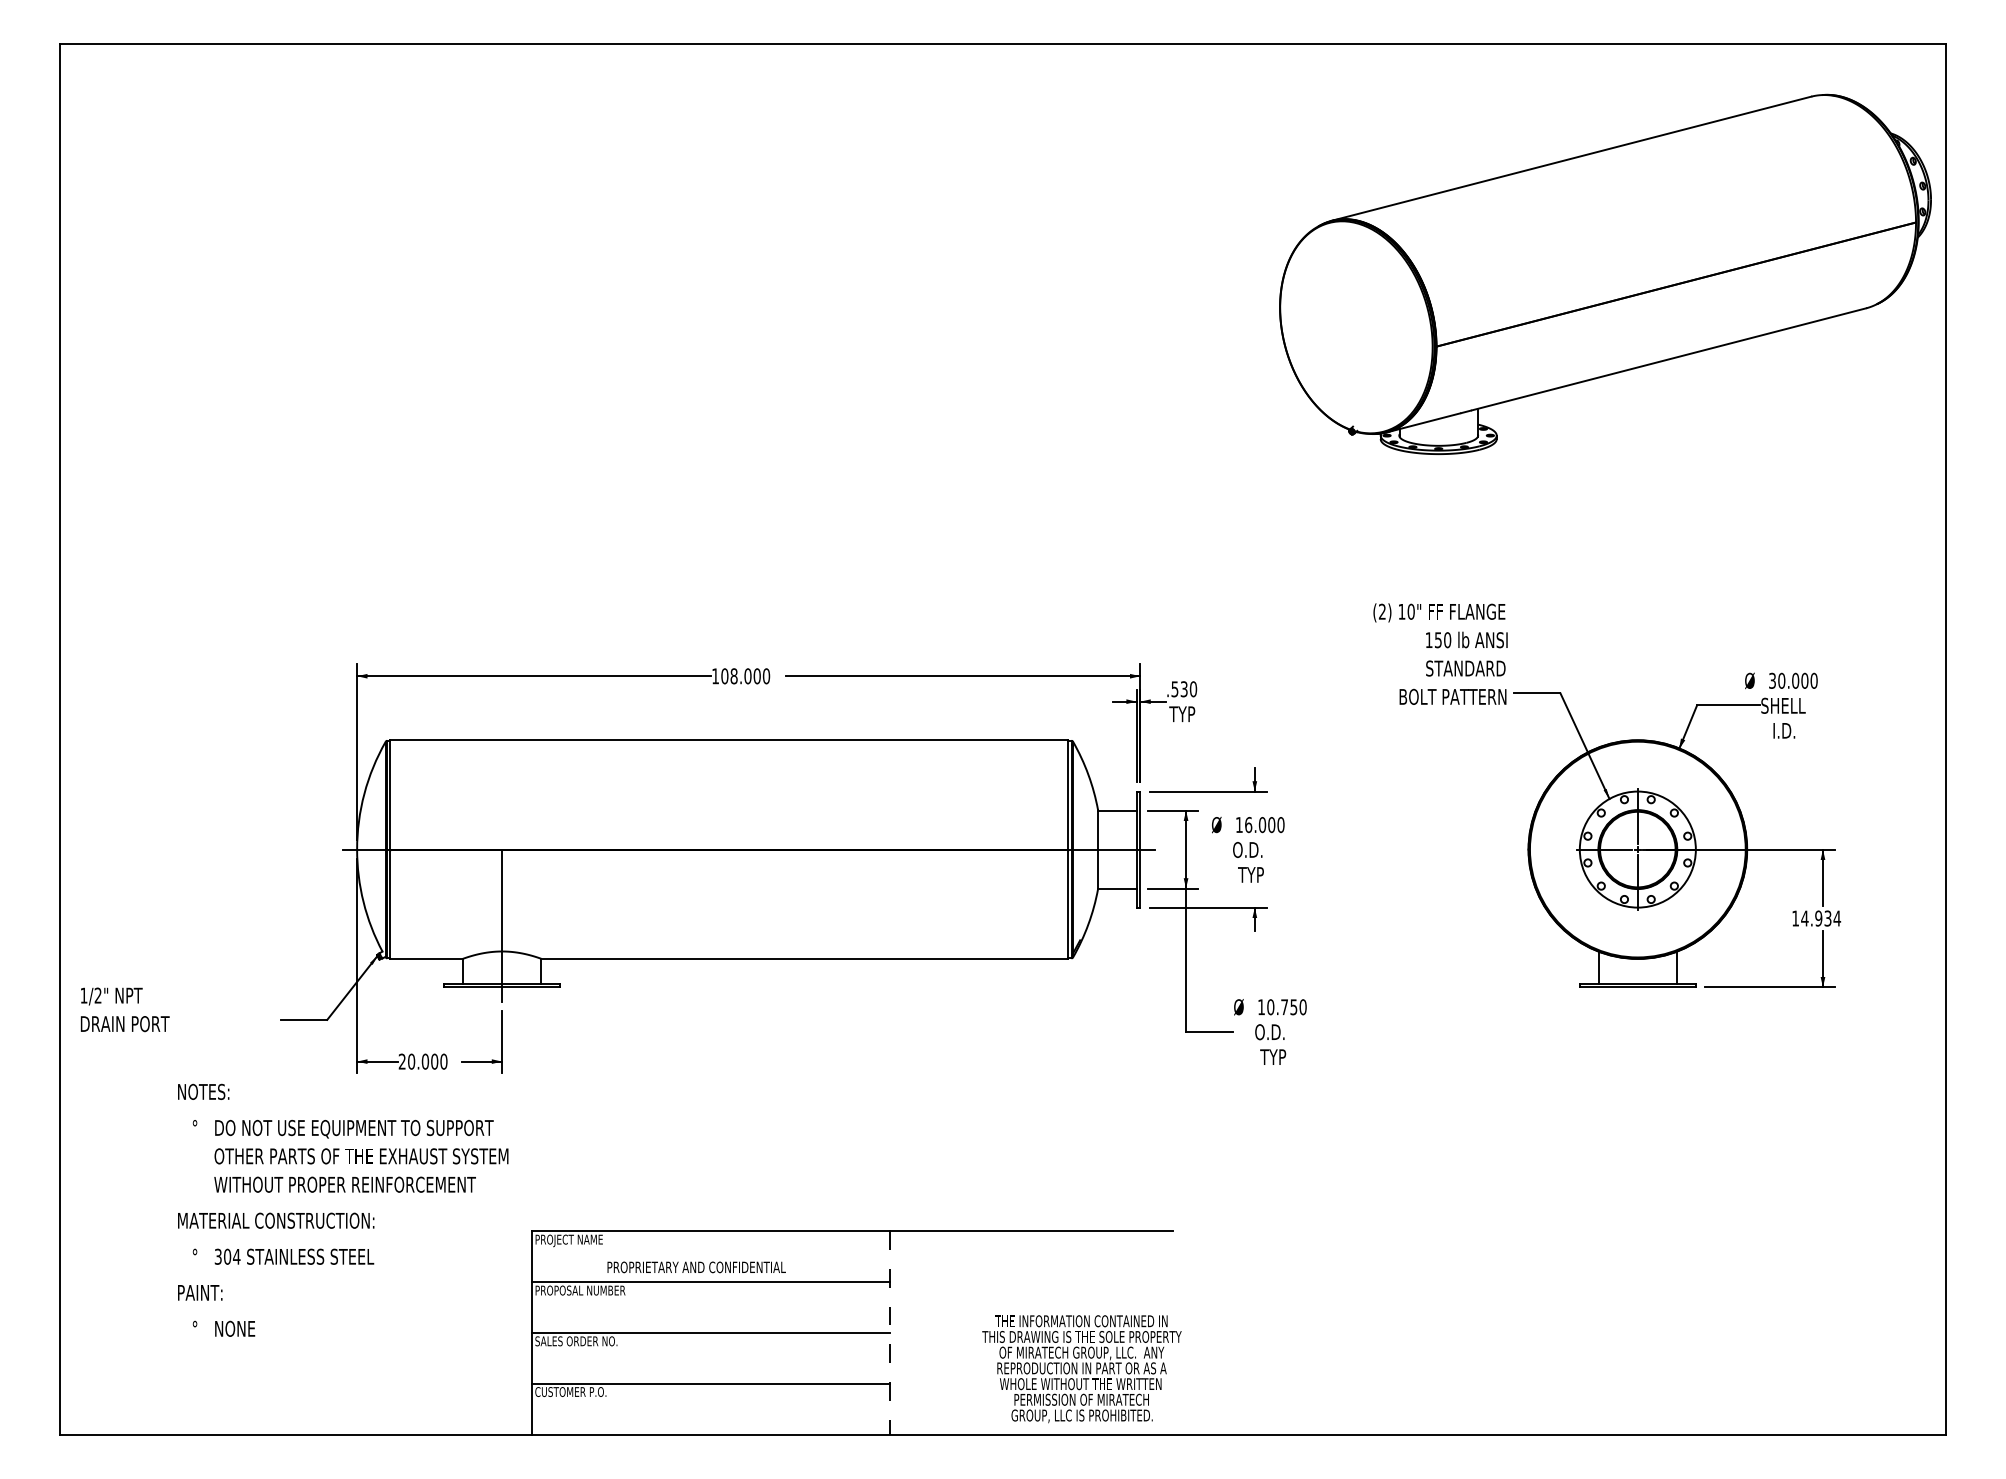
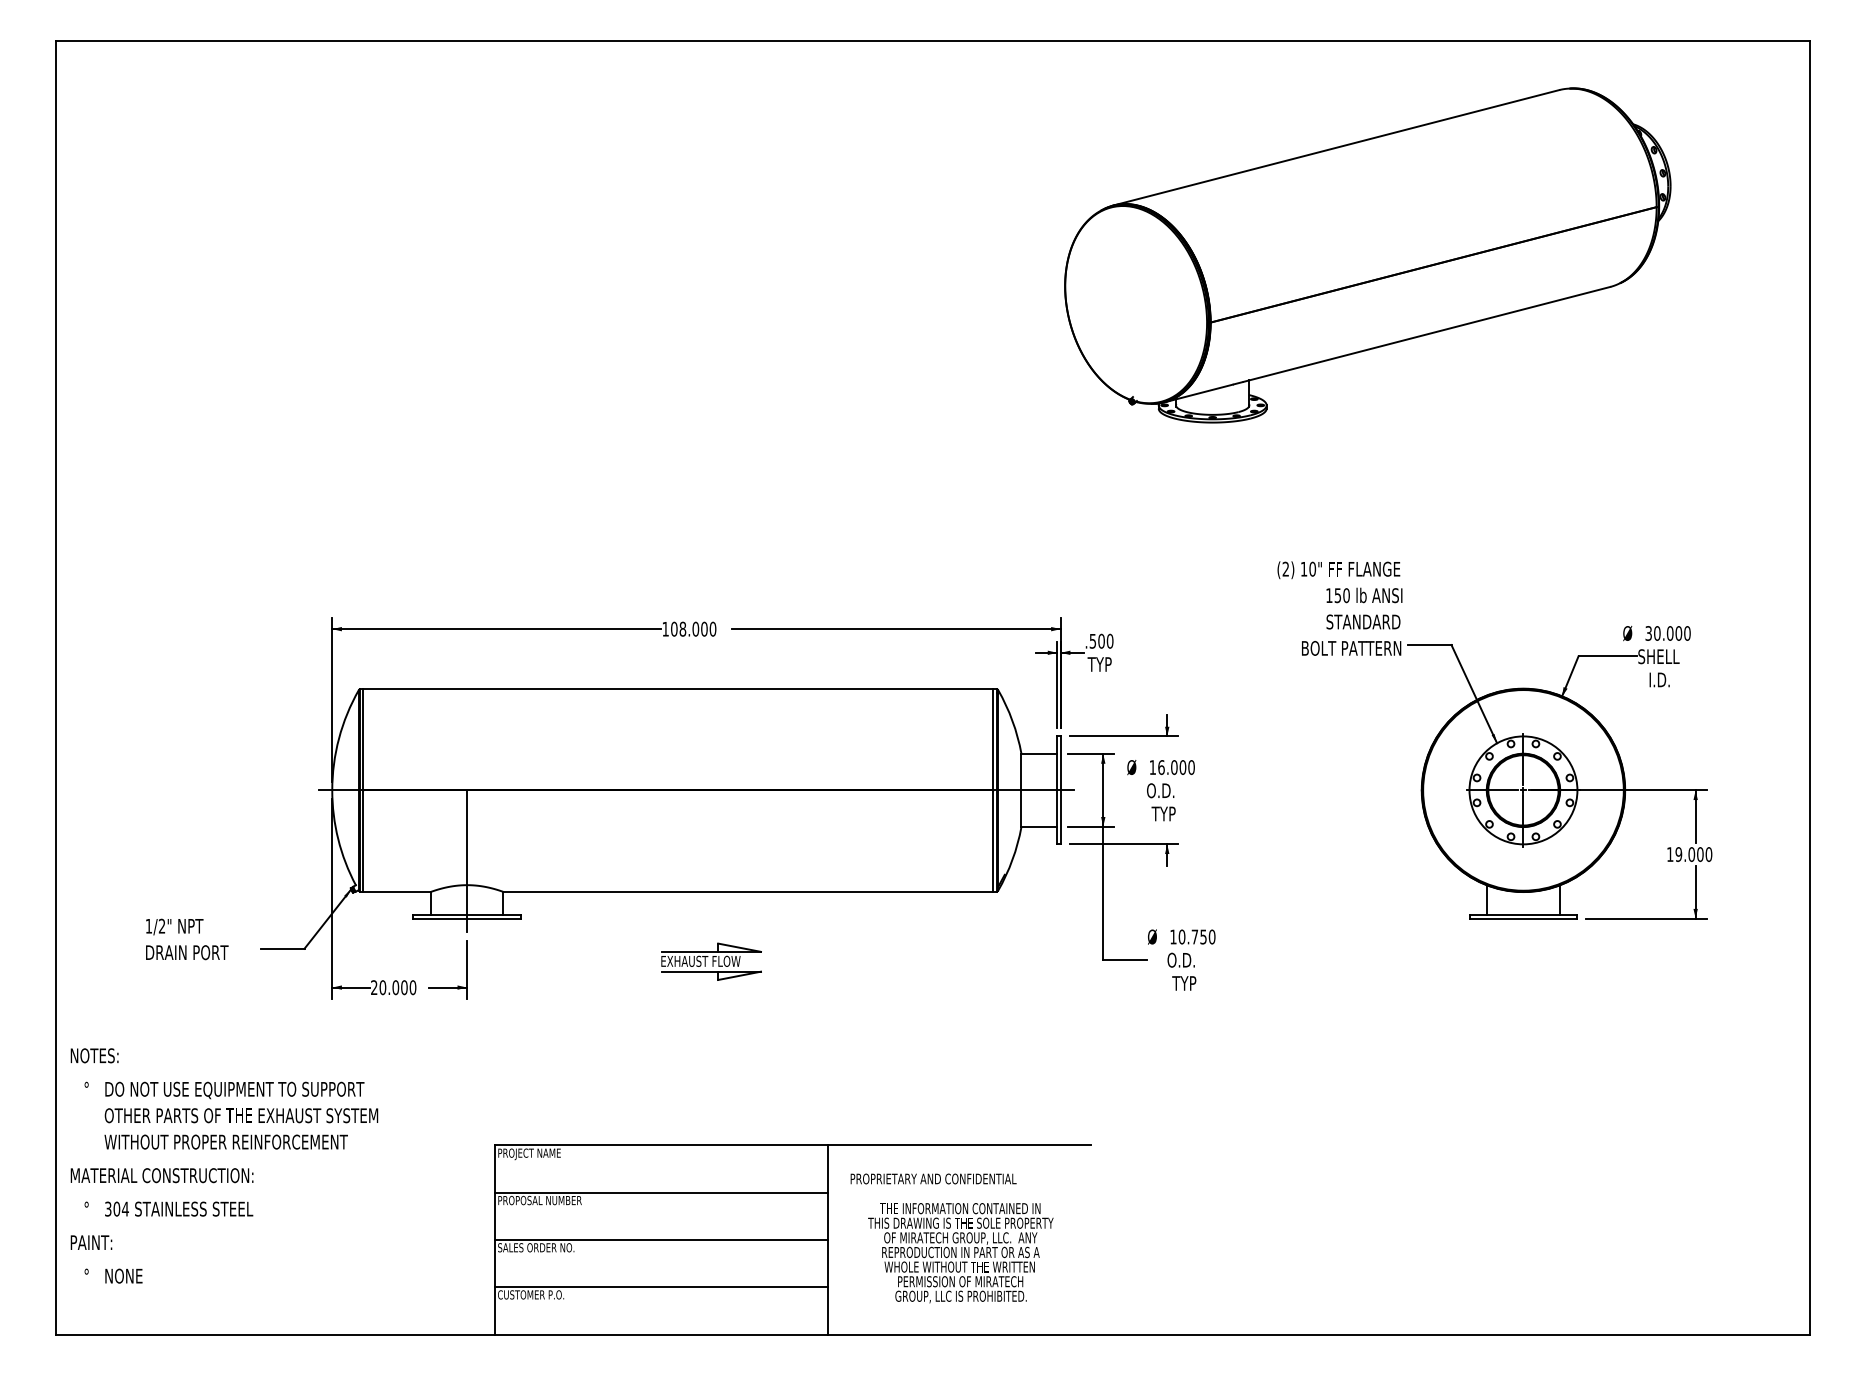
part: (1605, 273) -> (1367, 254), moved
text: (1183, 689) -> (1100, 641), .530 -> .500
text: (1821, 918) -> (1694, 854), 14.934 -> 19.000
text: (124, 1009) -> (186, 939), moved
part: (764, 1033) -> (711, 961), added
text: (343, 1209) -> (224, 1165), moved
text: (696, 1267) -> (933, 1179), moved
line: (889, 1333) -> (827, 1240), dashed -> solid
text: (1081, 1369) -> (960, 1253), moved

